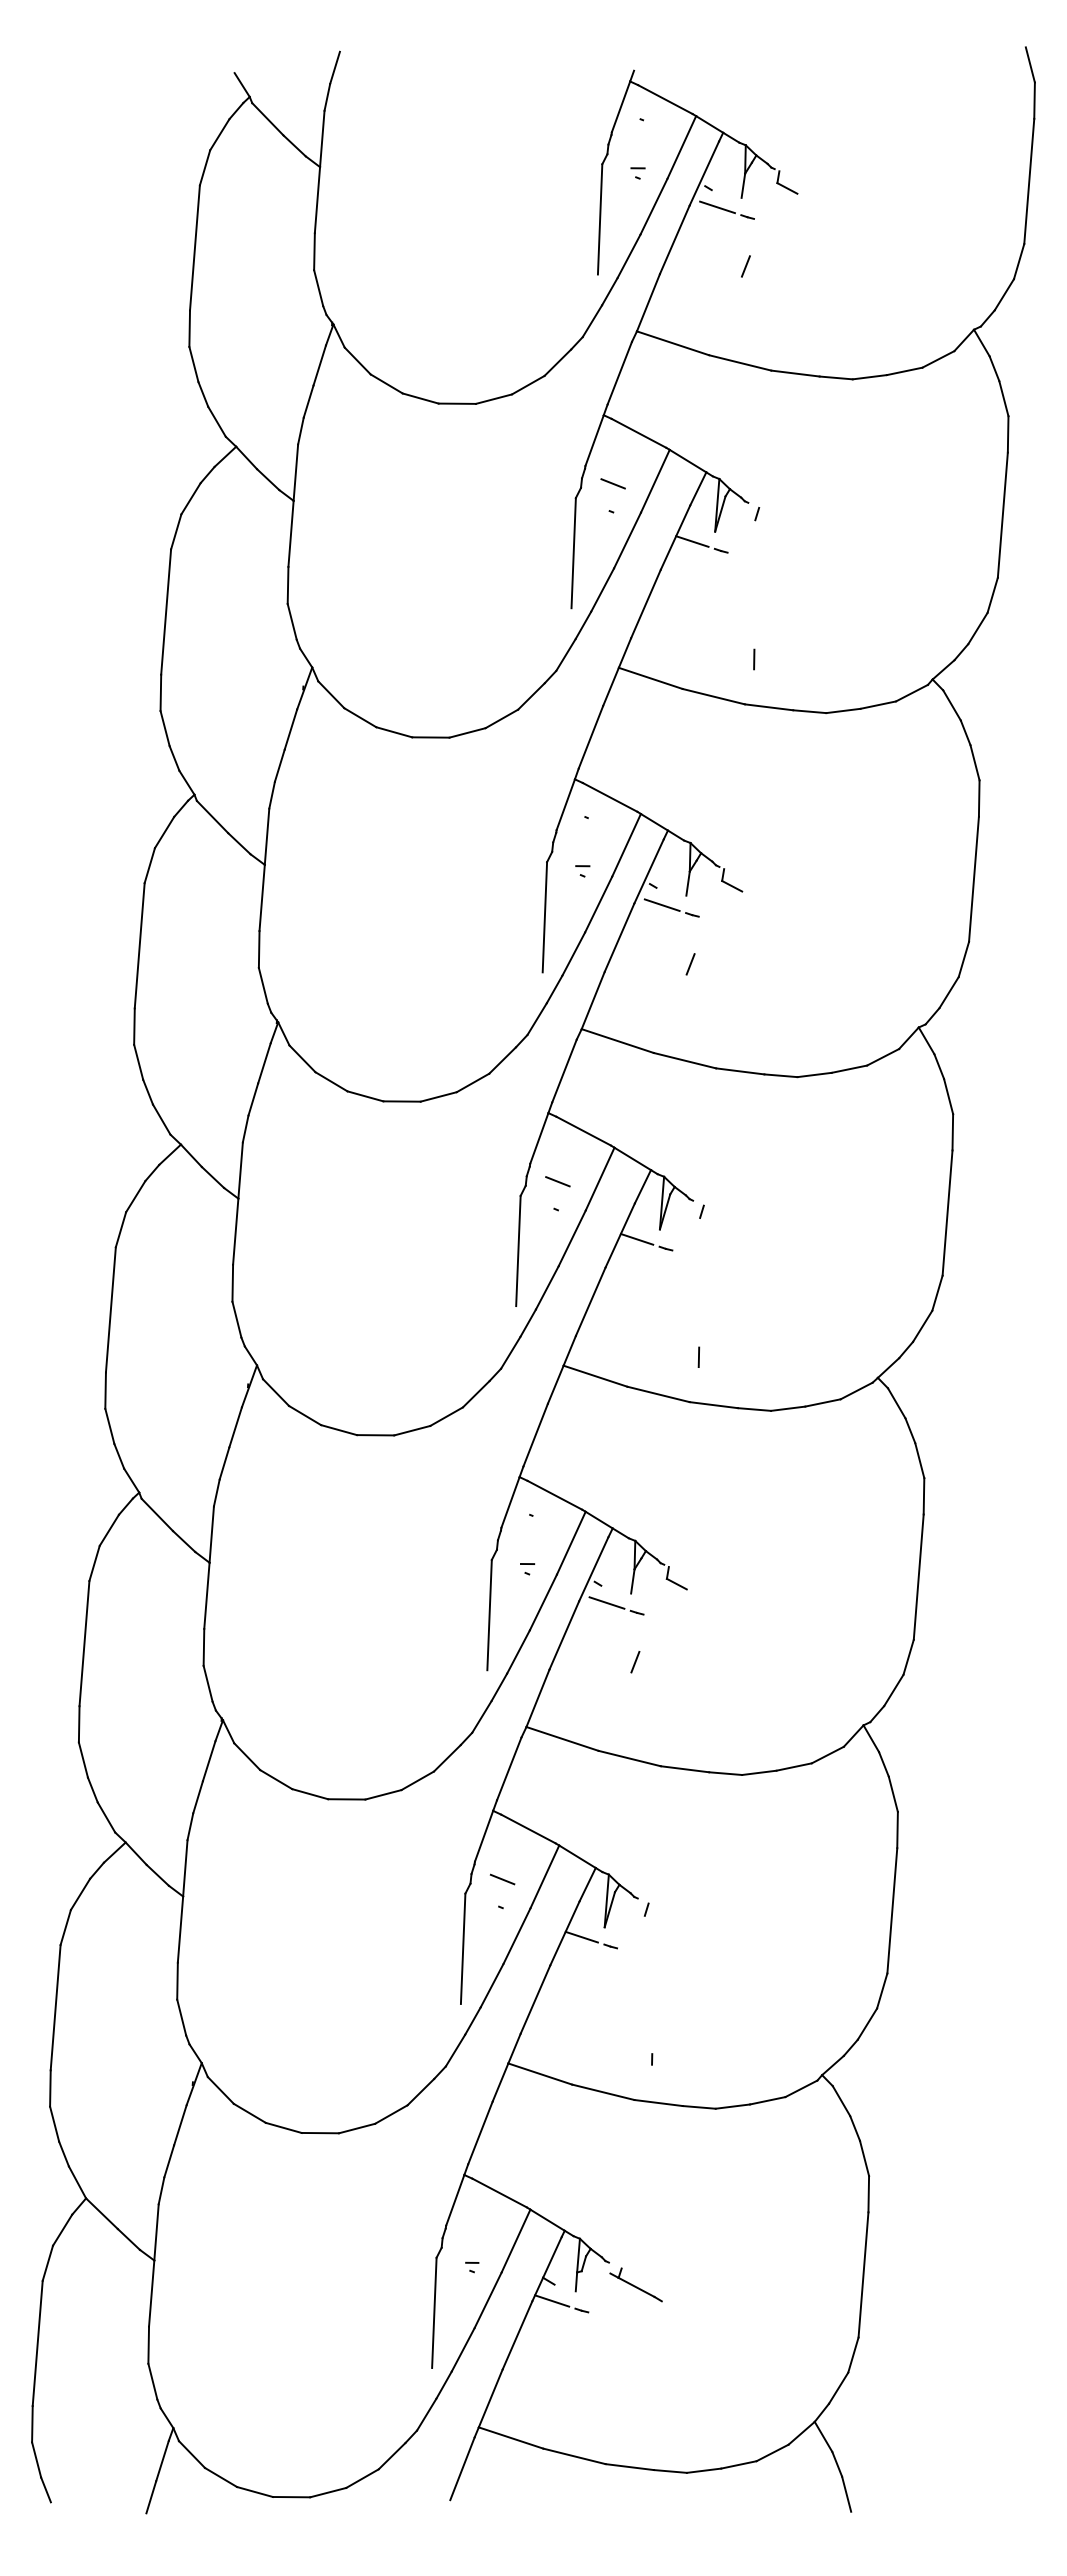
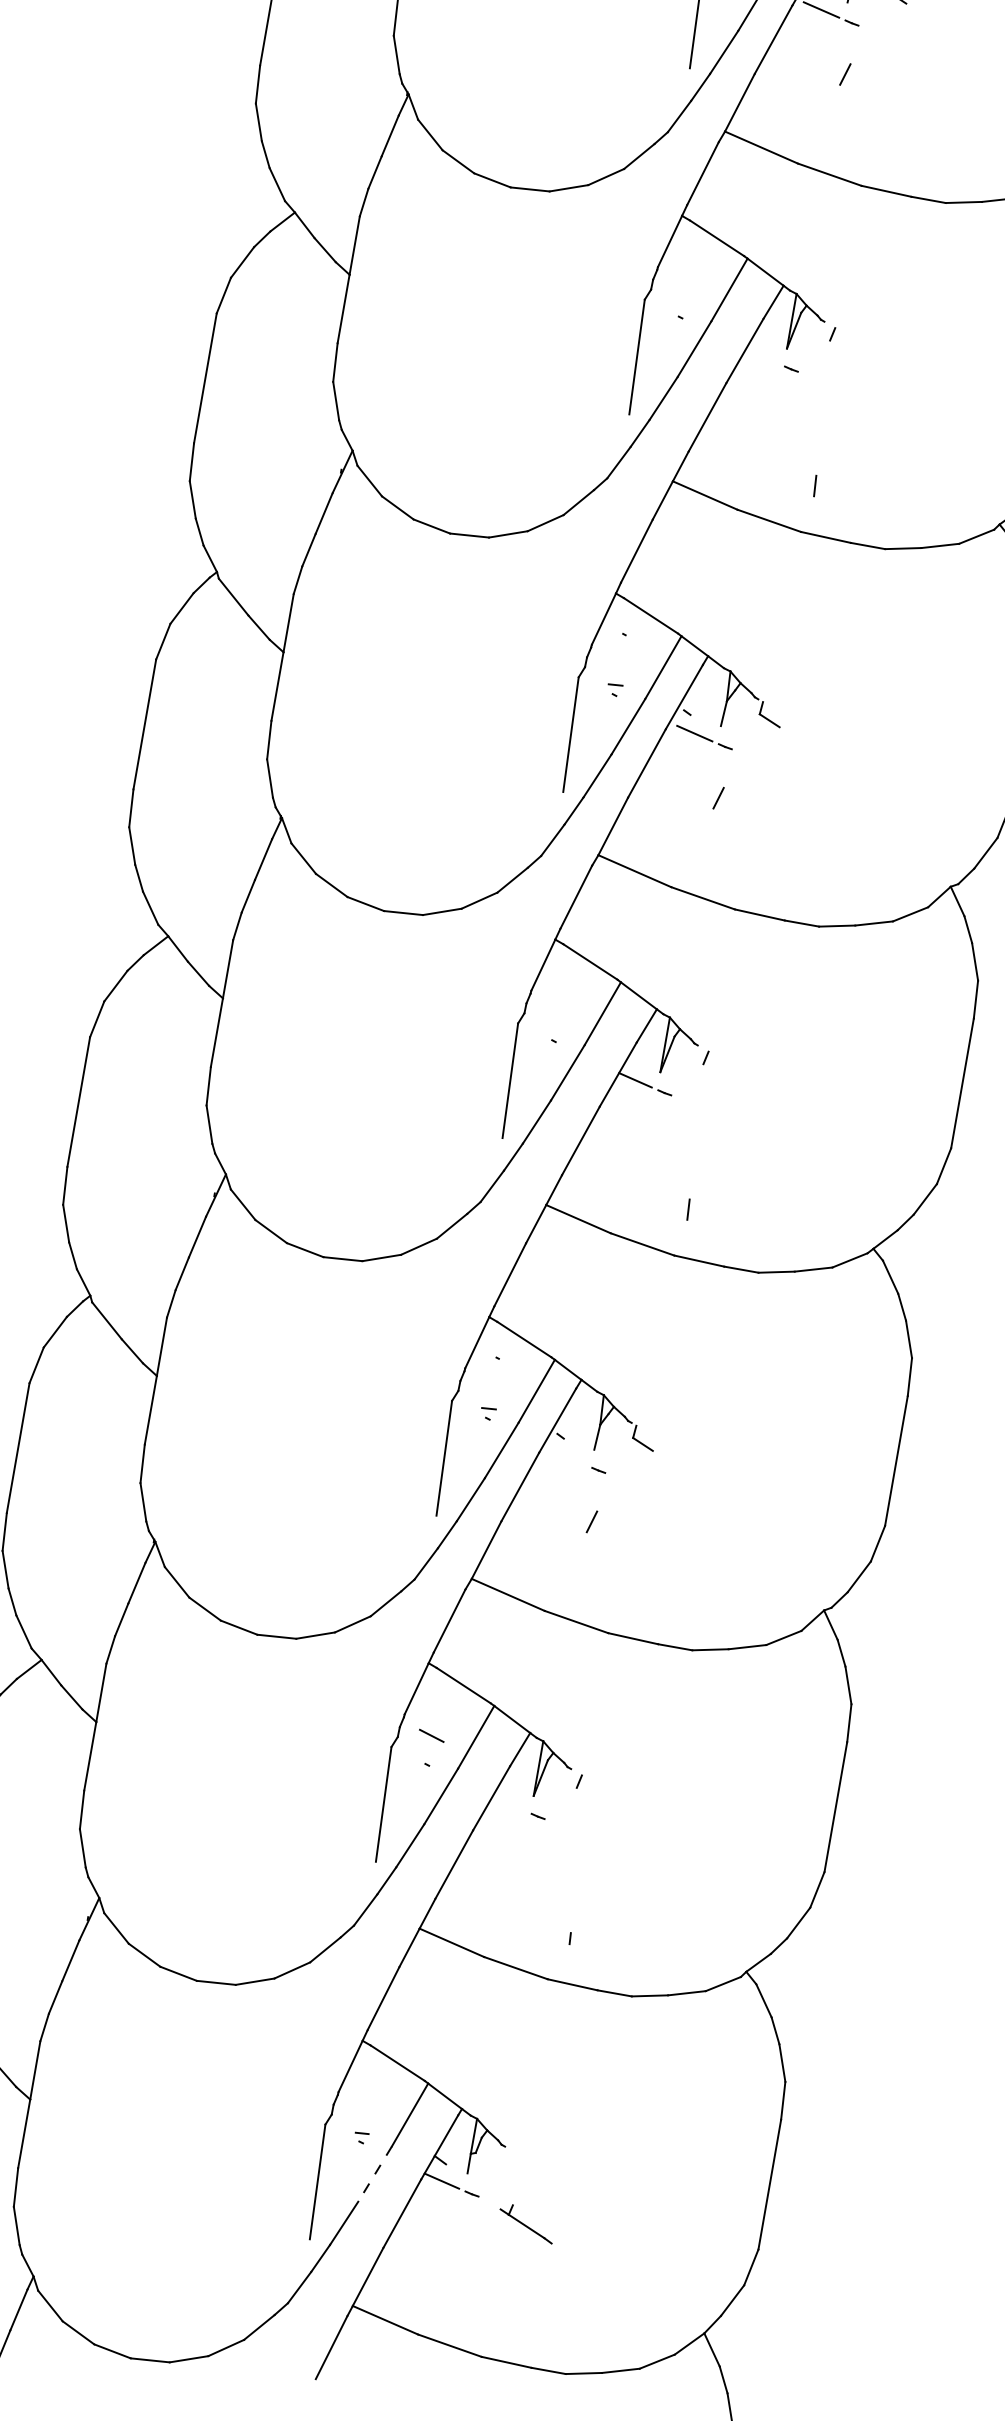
line: (612, 483) -> (684, 288), removed
line: (692, 541) -> (762, 356), removed
line: (557, 1181) -> (558, 1011), removed
line: (606, 1602) -> (567, 1456), removed
line: (581, 1936) -> (508, 1803), removed
part: (635, 2284) -> (525, 2223), moved
line: (488, 2300) -> (375, 2174), solid -> dashed

